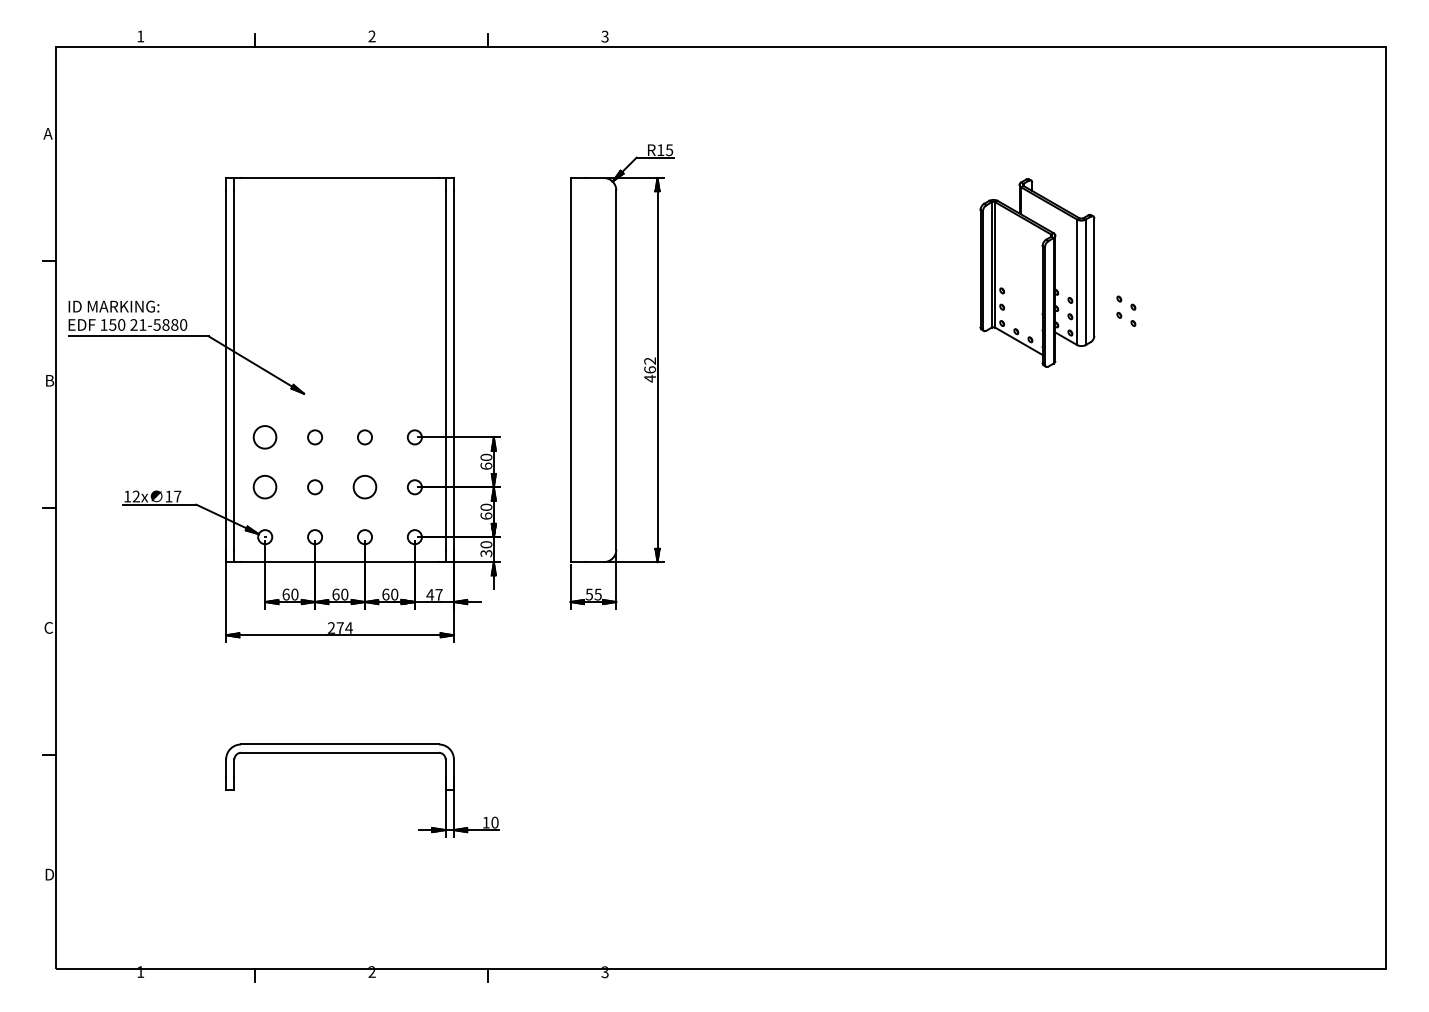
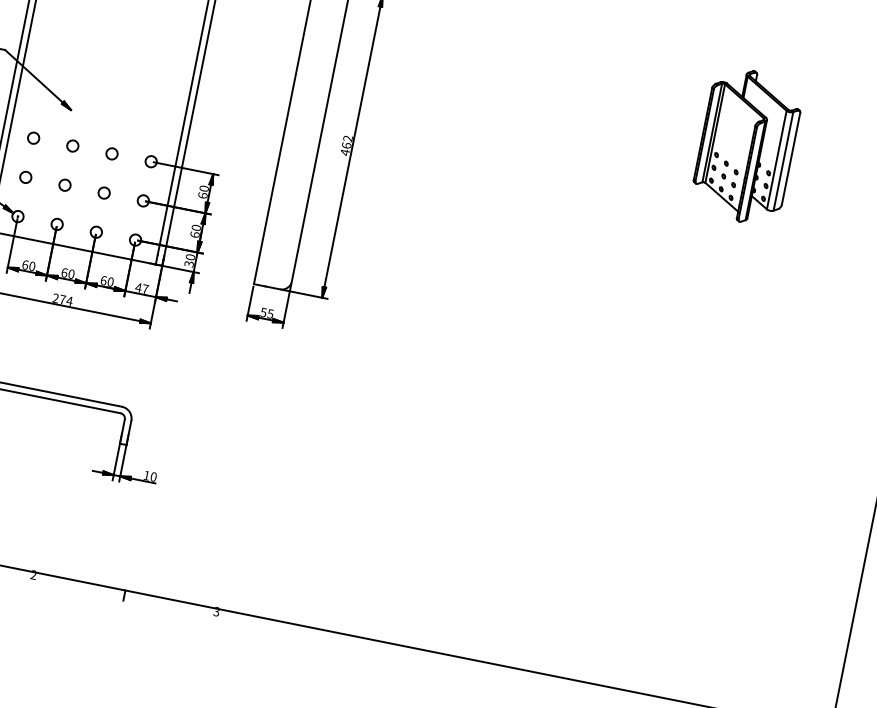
part: (1037, 272) -> (747, 146), moved
circle: (265, 437) -> (33, 138), size x0.62
circle: (265, 487) -> (26, 177), size x0.62
circle: (364, 487) -> (103, 193), size x0.62

